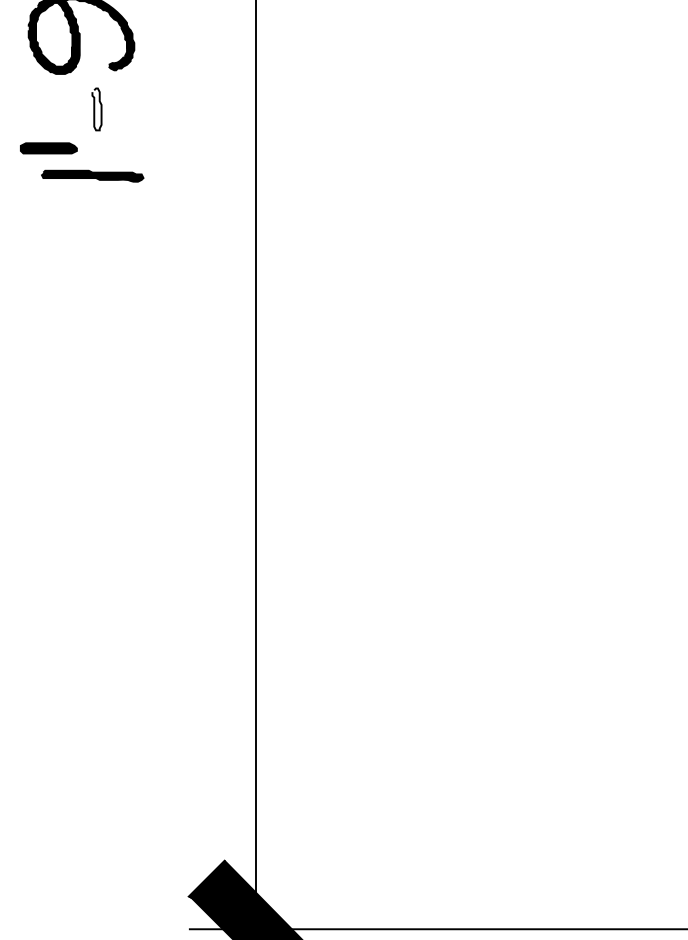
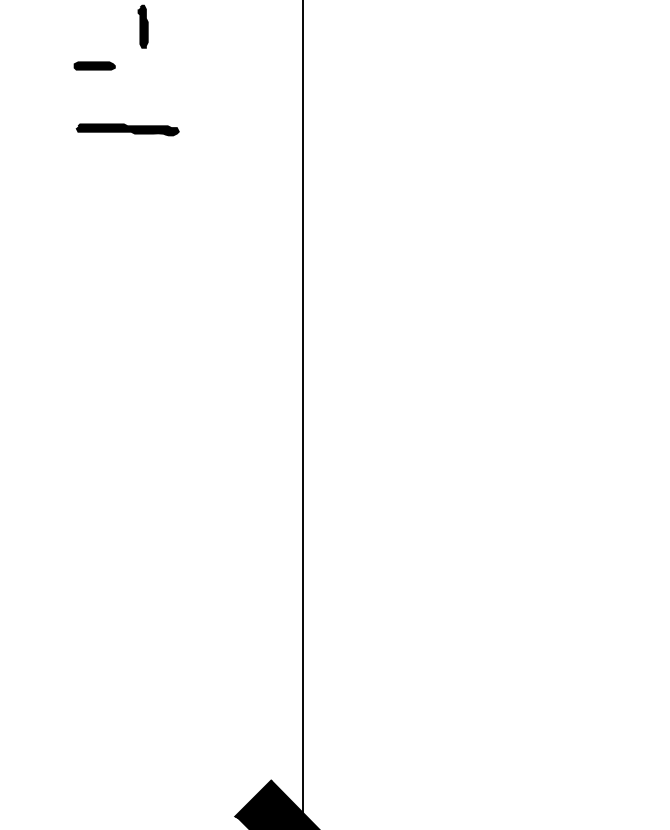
fill: (96, 109) -> (142, 26), added
part: (48, 148) -> (94, 65), size x0.71
part: (92, 175) -> (127, 129), moved

